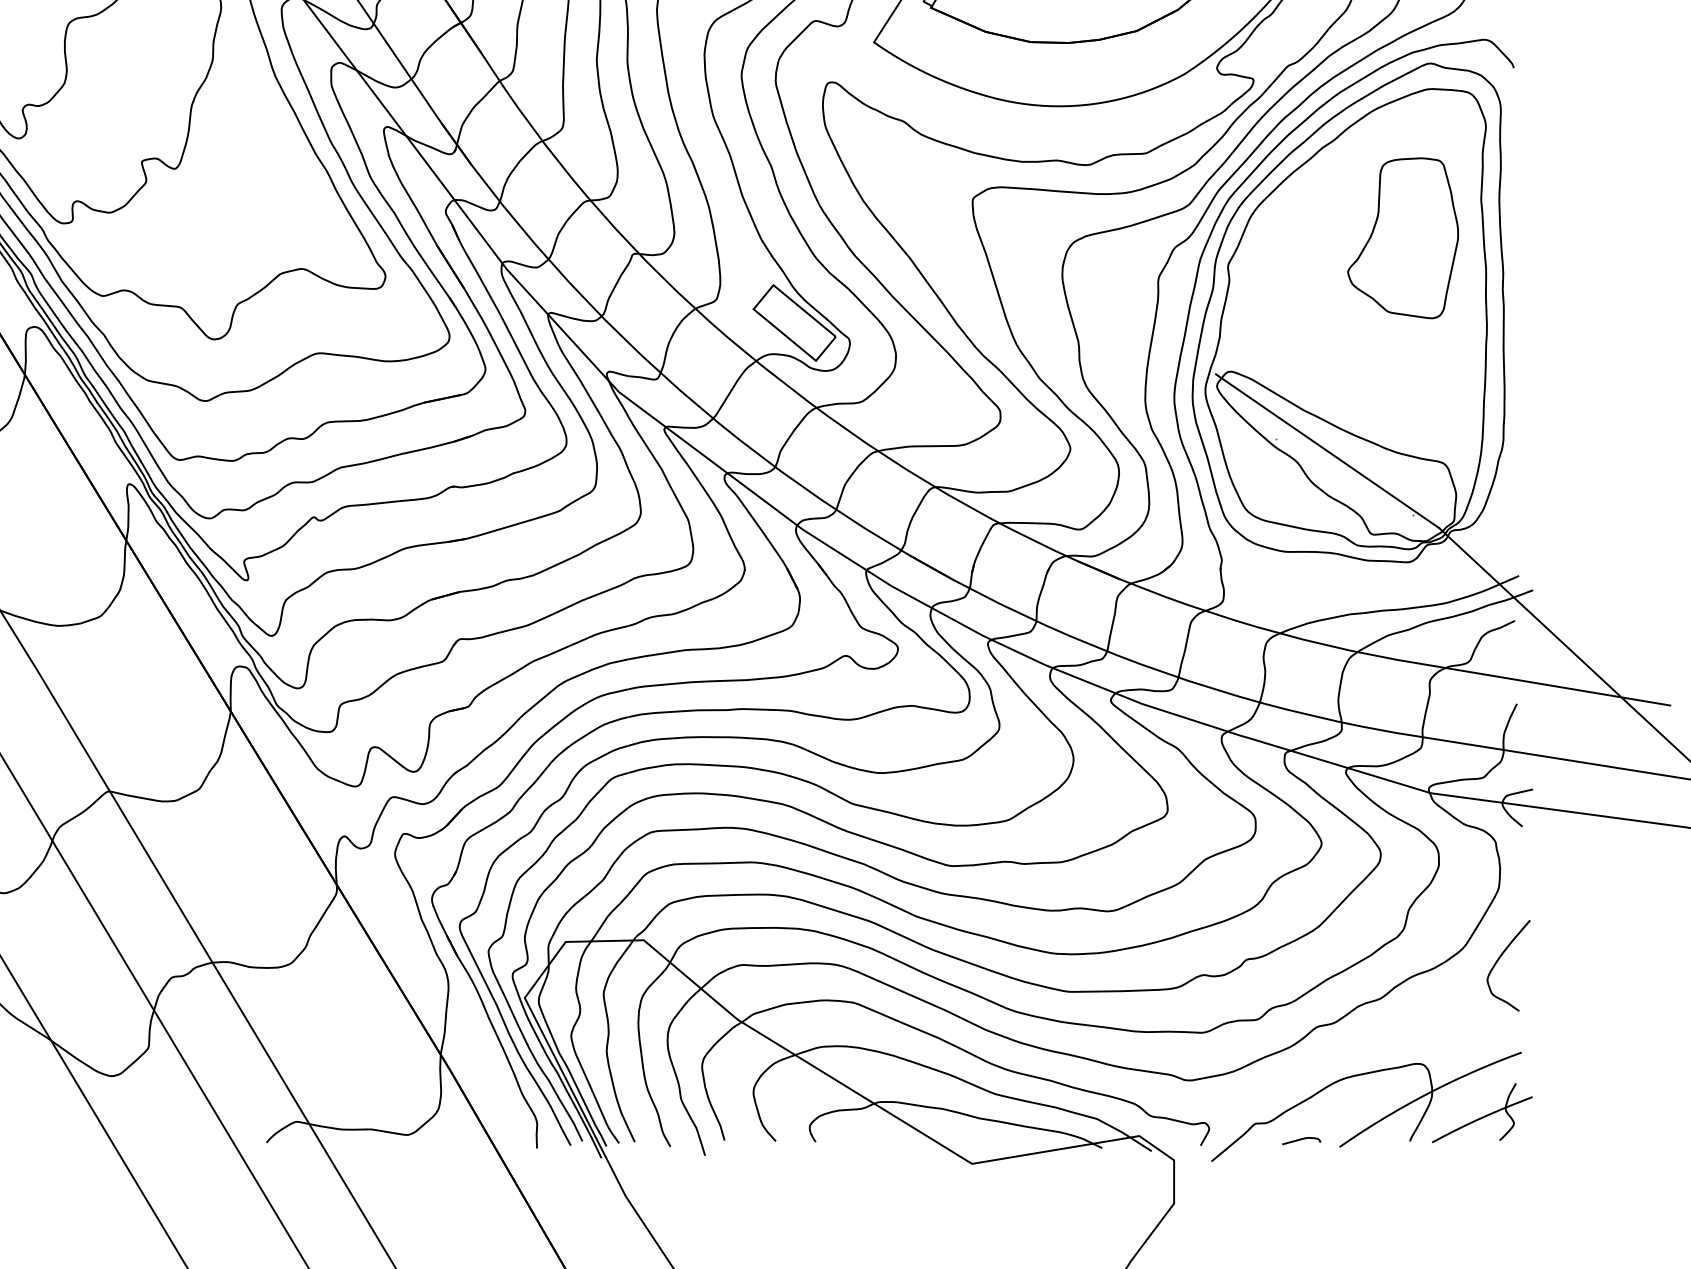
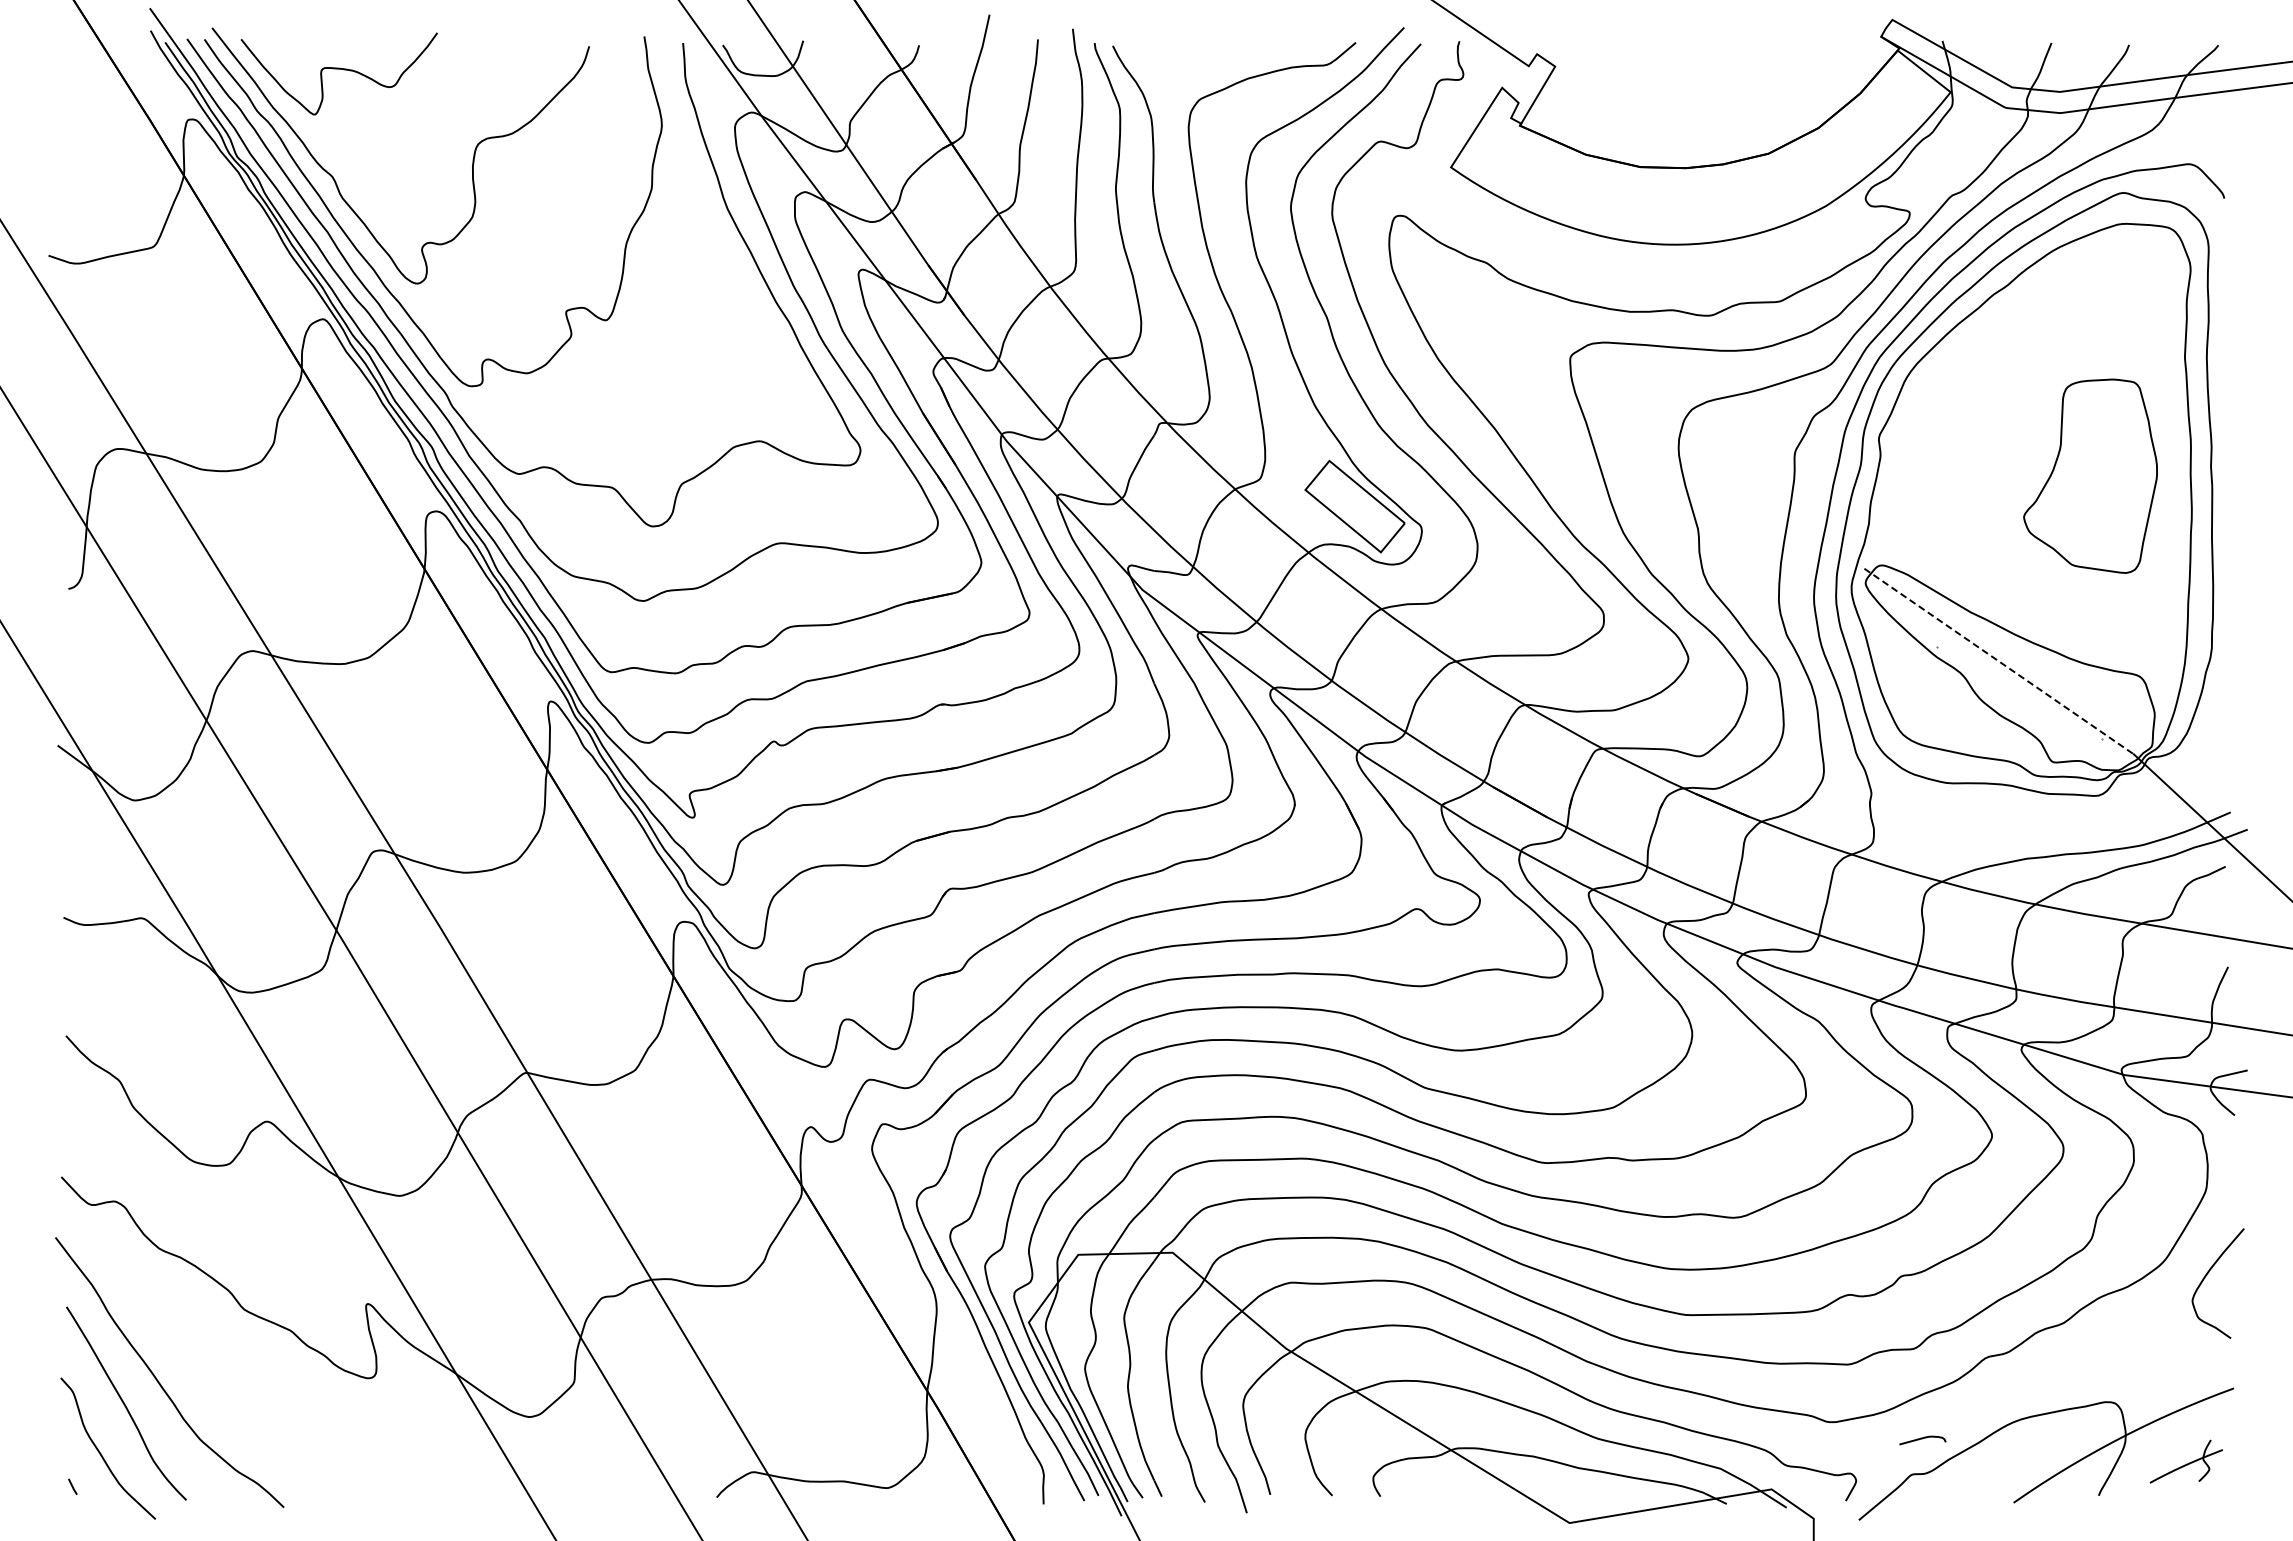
part: (1403, 237) -> (2090, 475), moved
line: (1327, 451) -> (1999, 661), solid -> dashed
part: (1482, 1112) -> (2186, 1461), size x0.6
curve: (1301, 1140) -> (1922, 1439), moved

